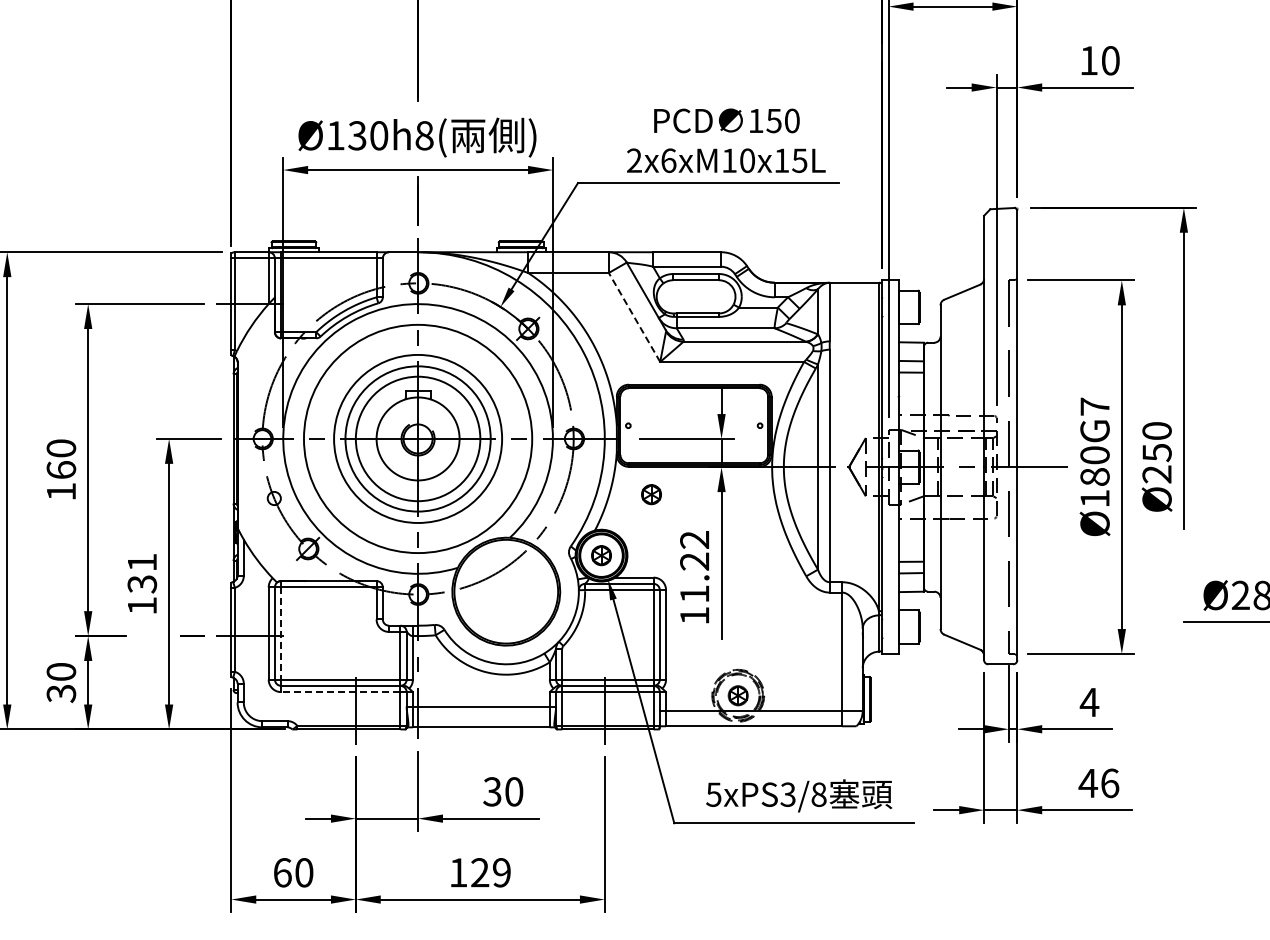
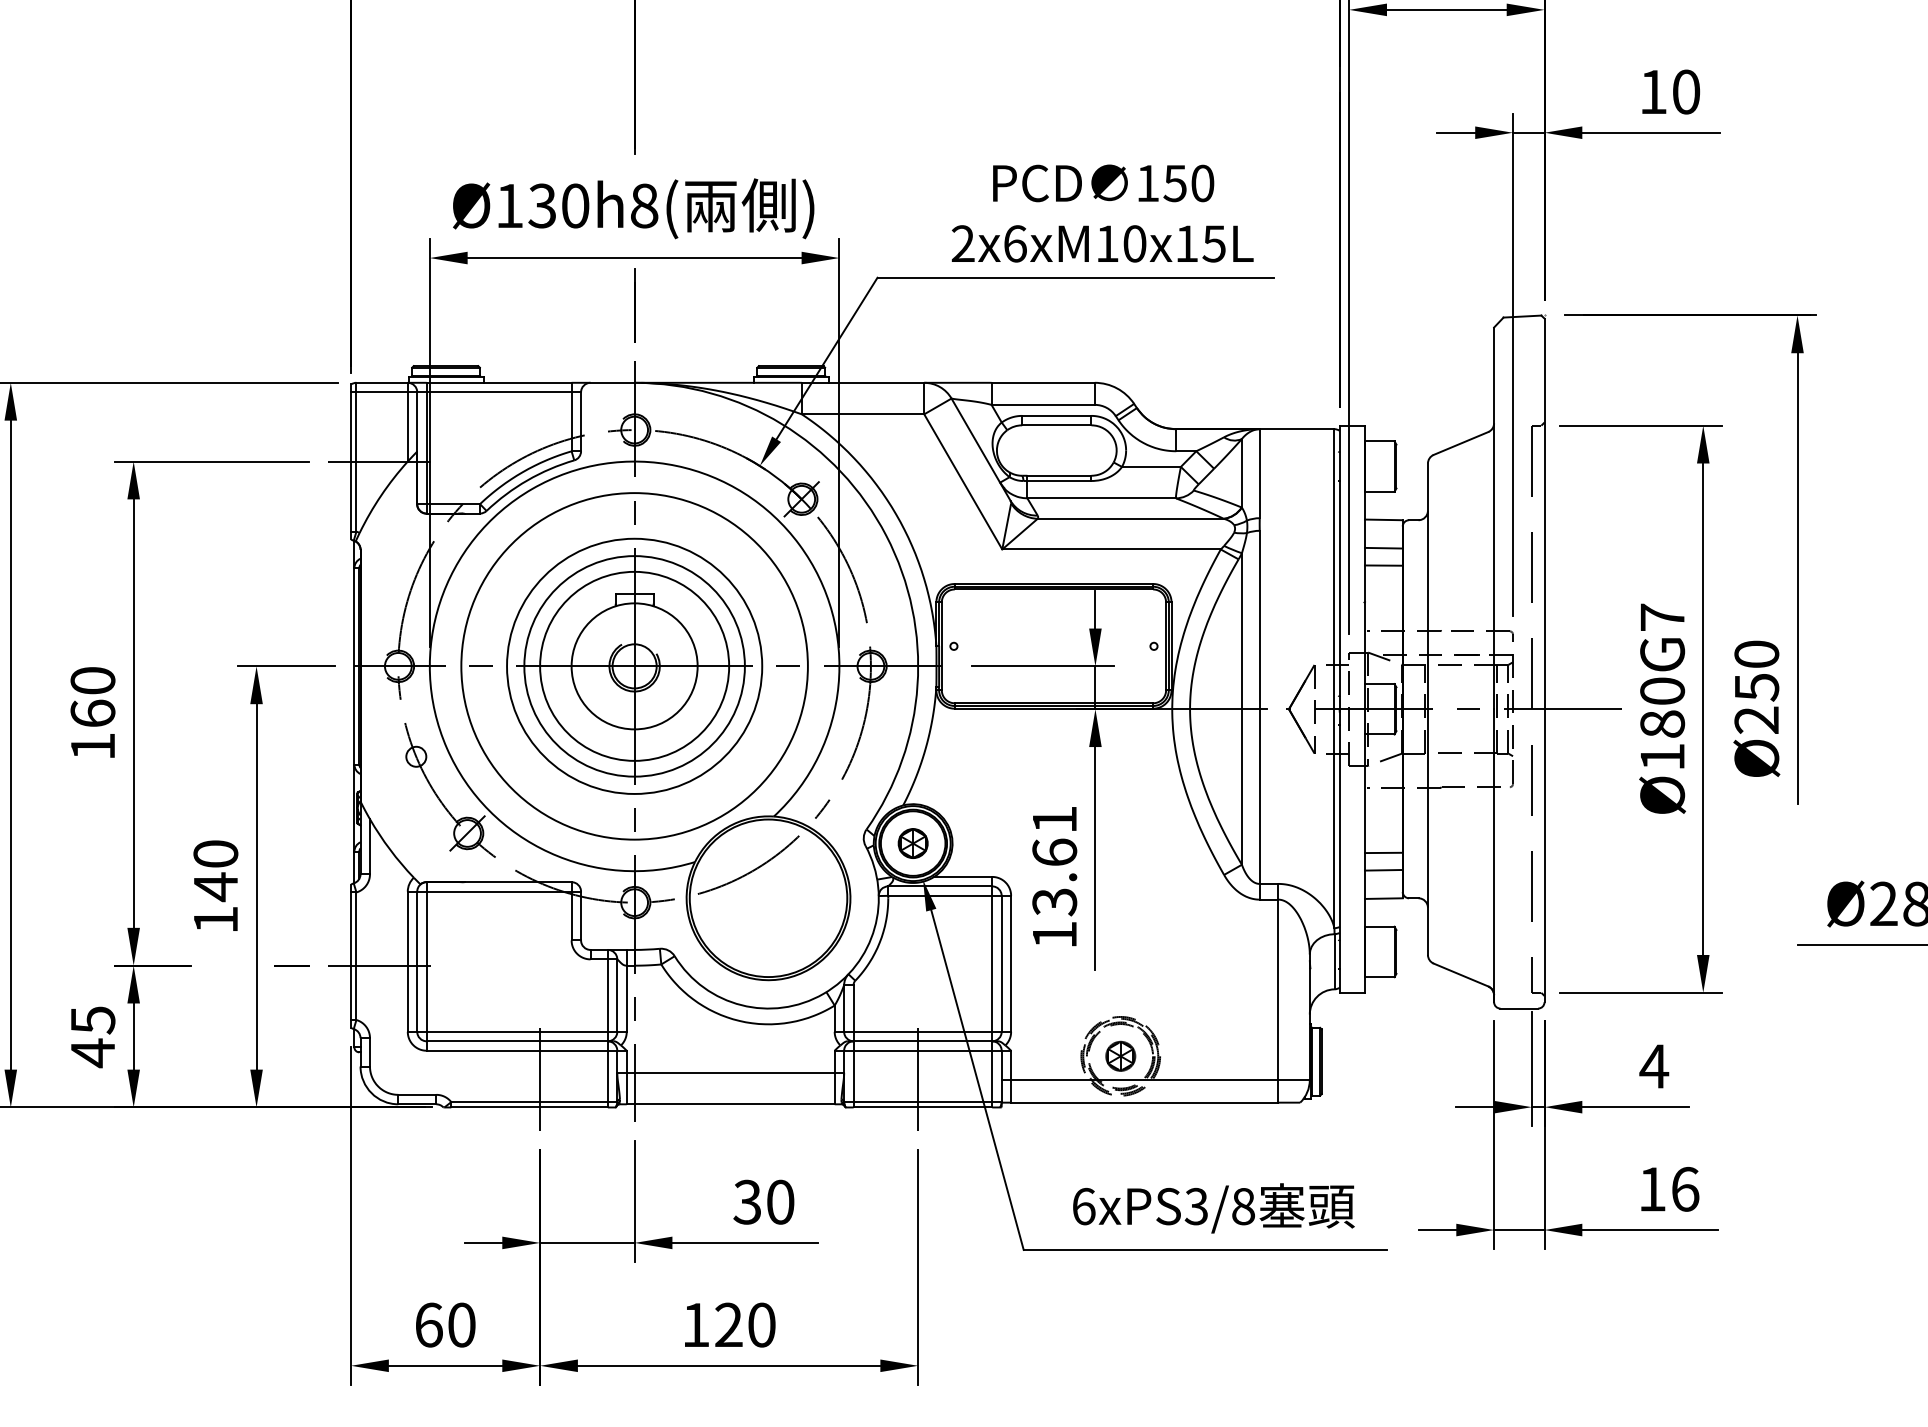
line: (634, 317) -> (963, 481), dashed -> solid
part: (651, 494) -> (989, 750), removed
text: (694, 567) -> (1054, 861), 11.22 -> 13.61
text: (142, 573) -> (216, 870), 131 -> 140
line: (281, 633) -> (427, 961), dashed -> solid
text: (61, 683) -> (93, 1037), 30 -> 45
line: (340, 692) -> (516, 1051), dashed -> solid
text: (1088, 783) -> (1652, 1189), 46 -> 16
text: (713, 794) -> (1083, 1206), 5xPS3/8 -> 6xPS3/8
text: (501, 872) -> (761, 1324), 129 -> 120

